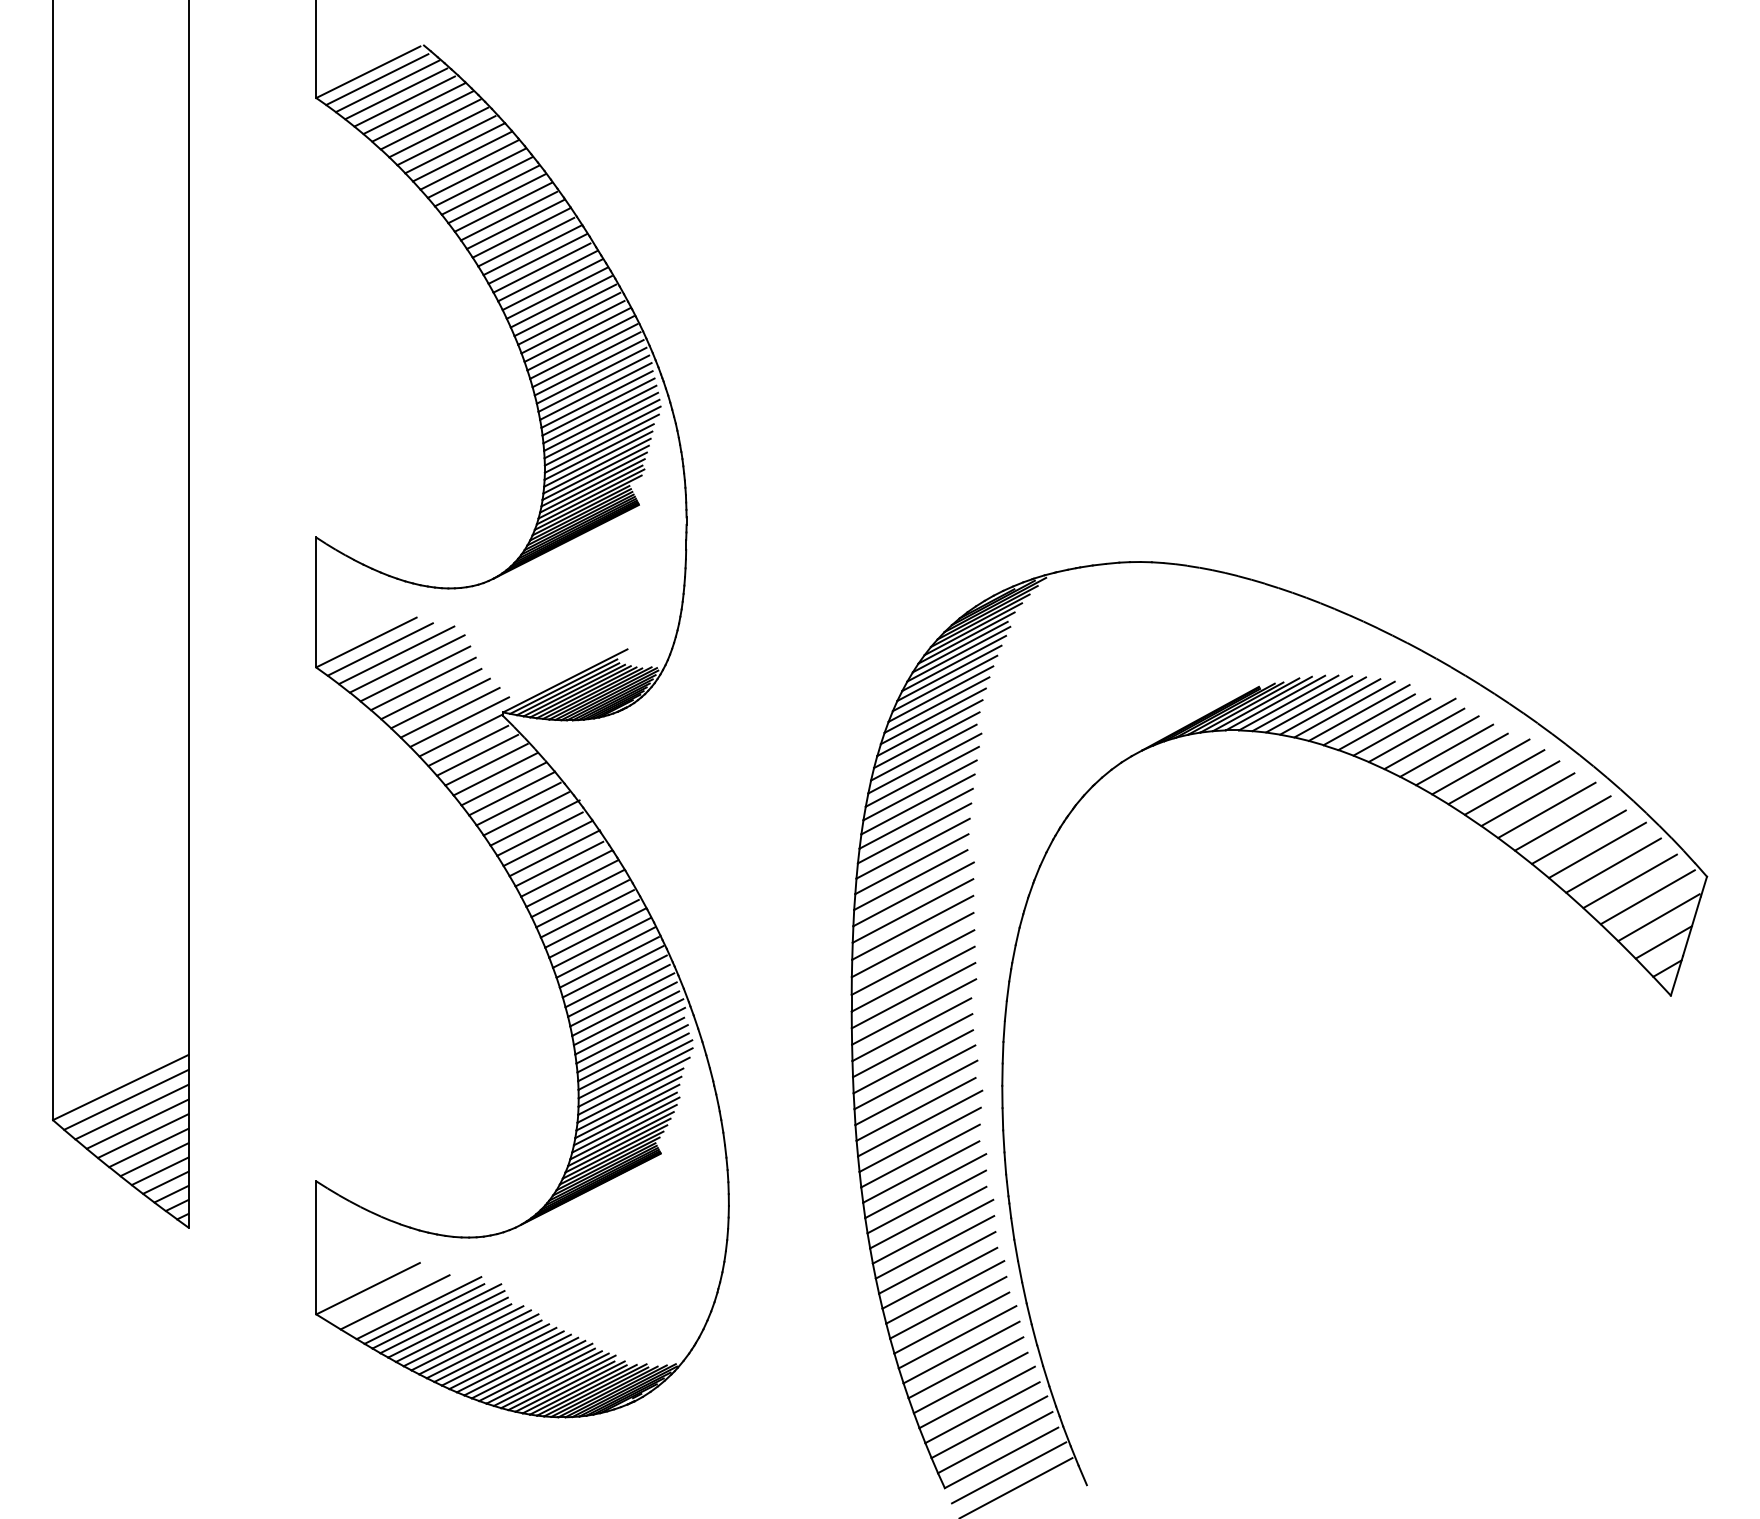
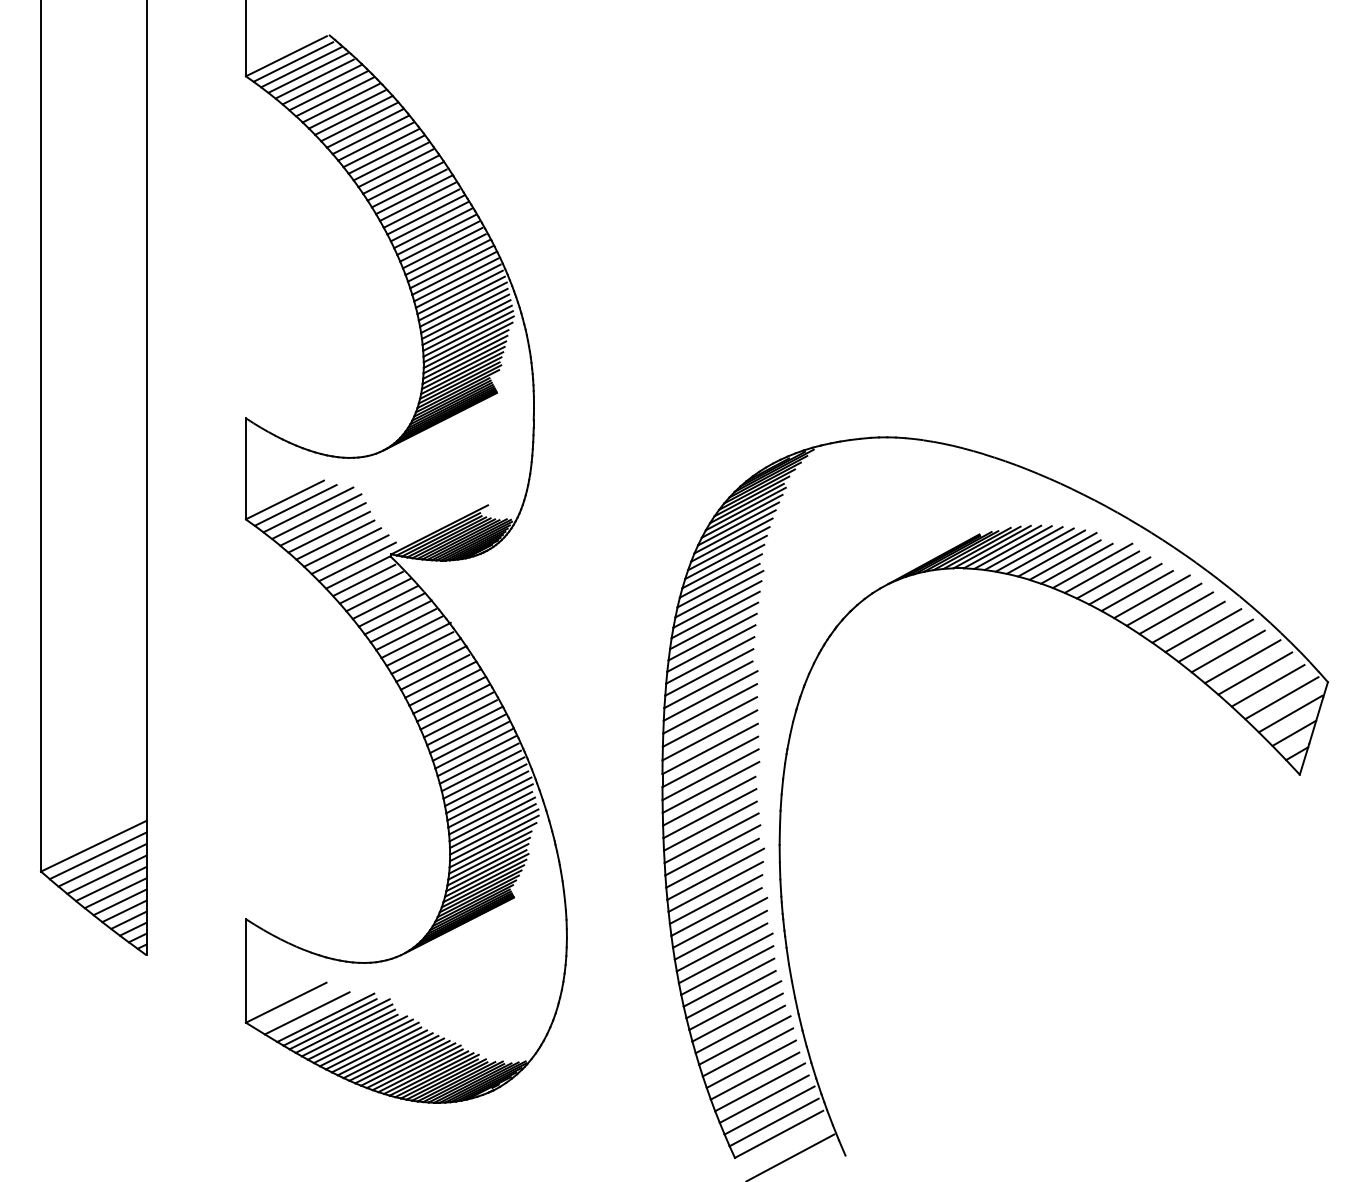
line: (1008, 1472) -> (784, 1145), removed

